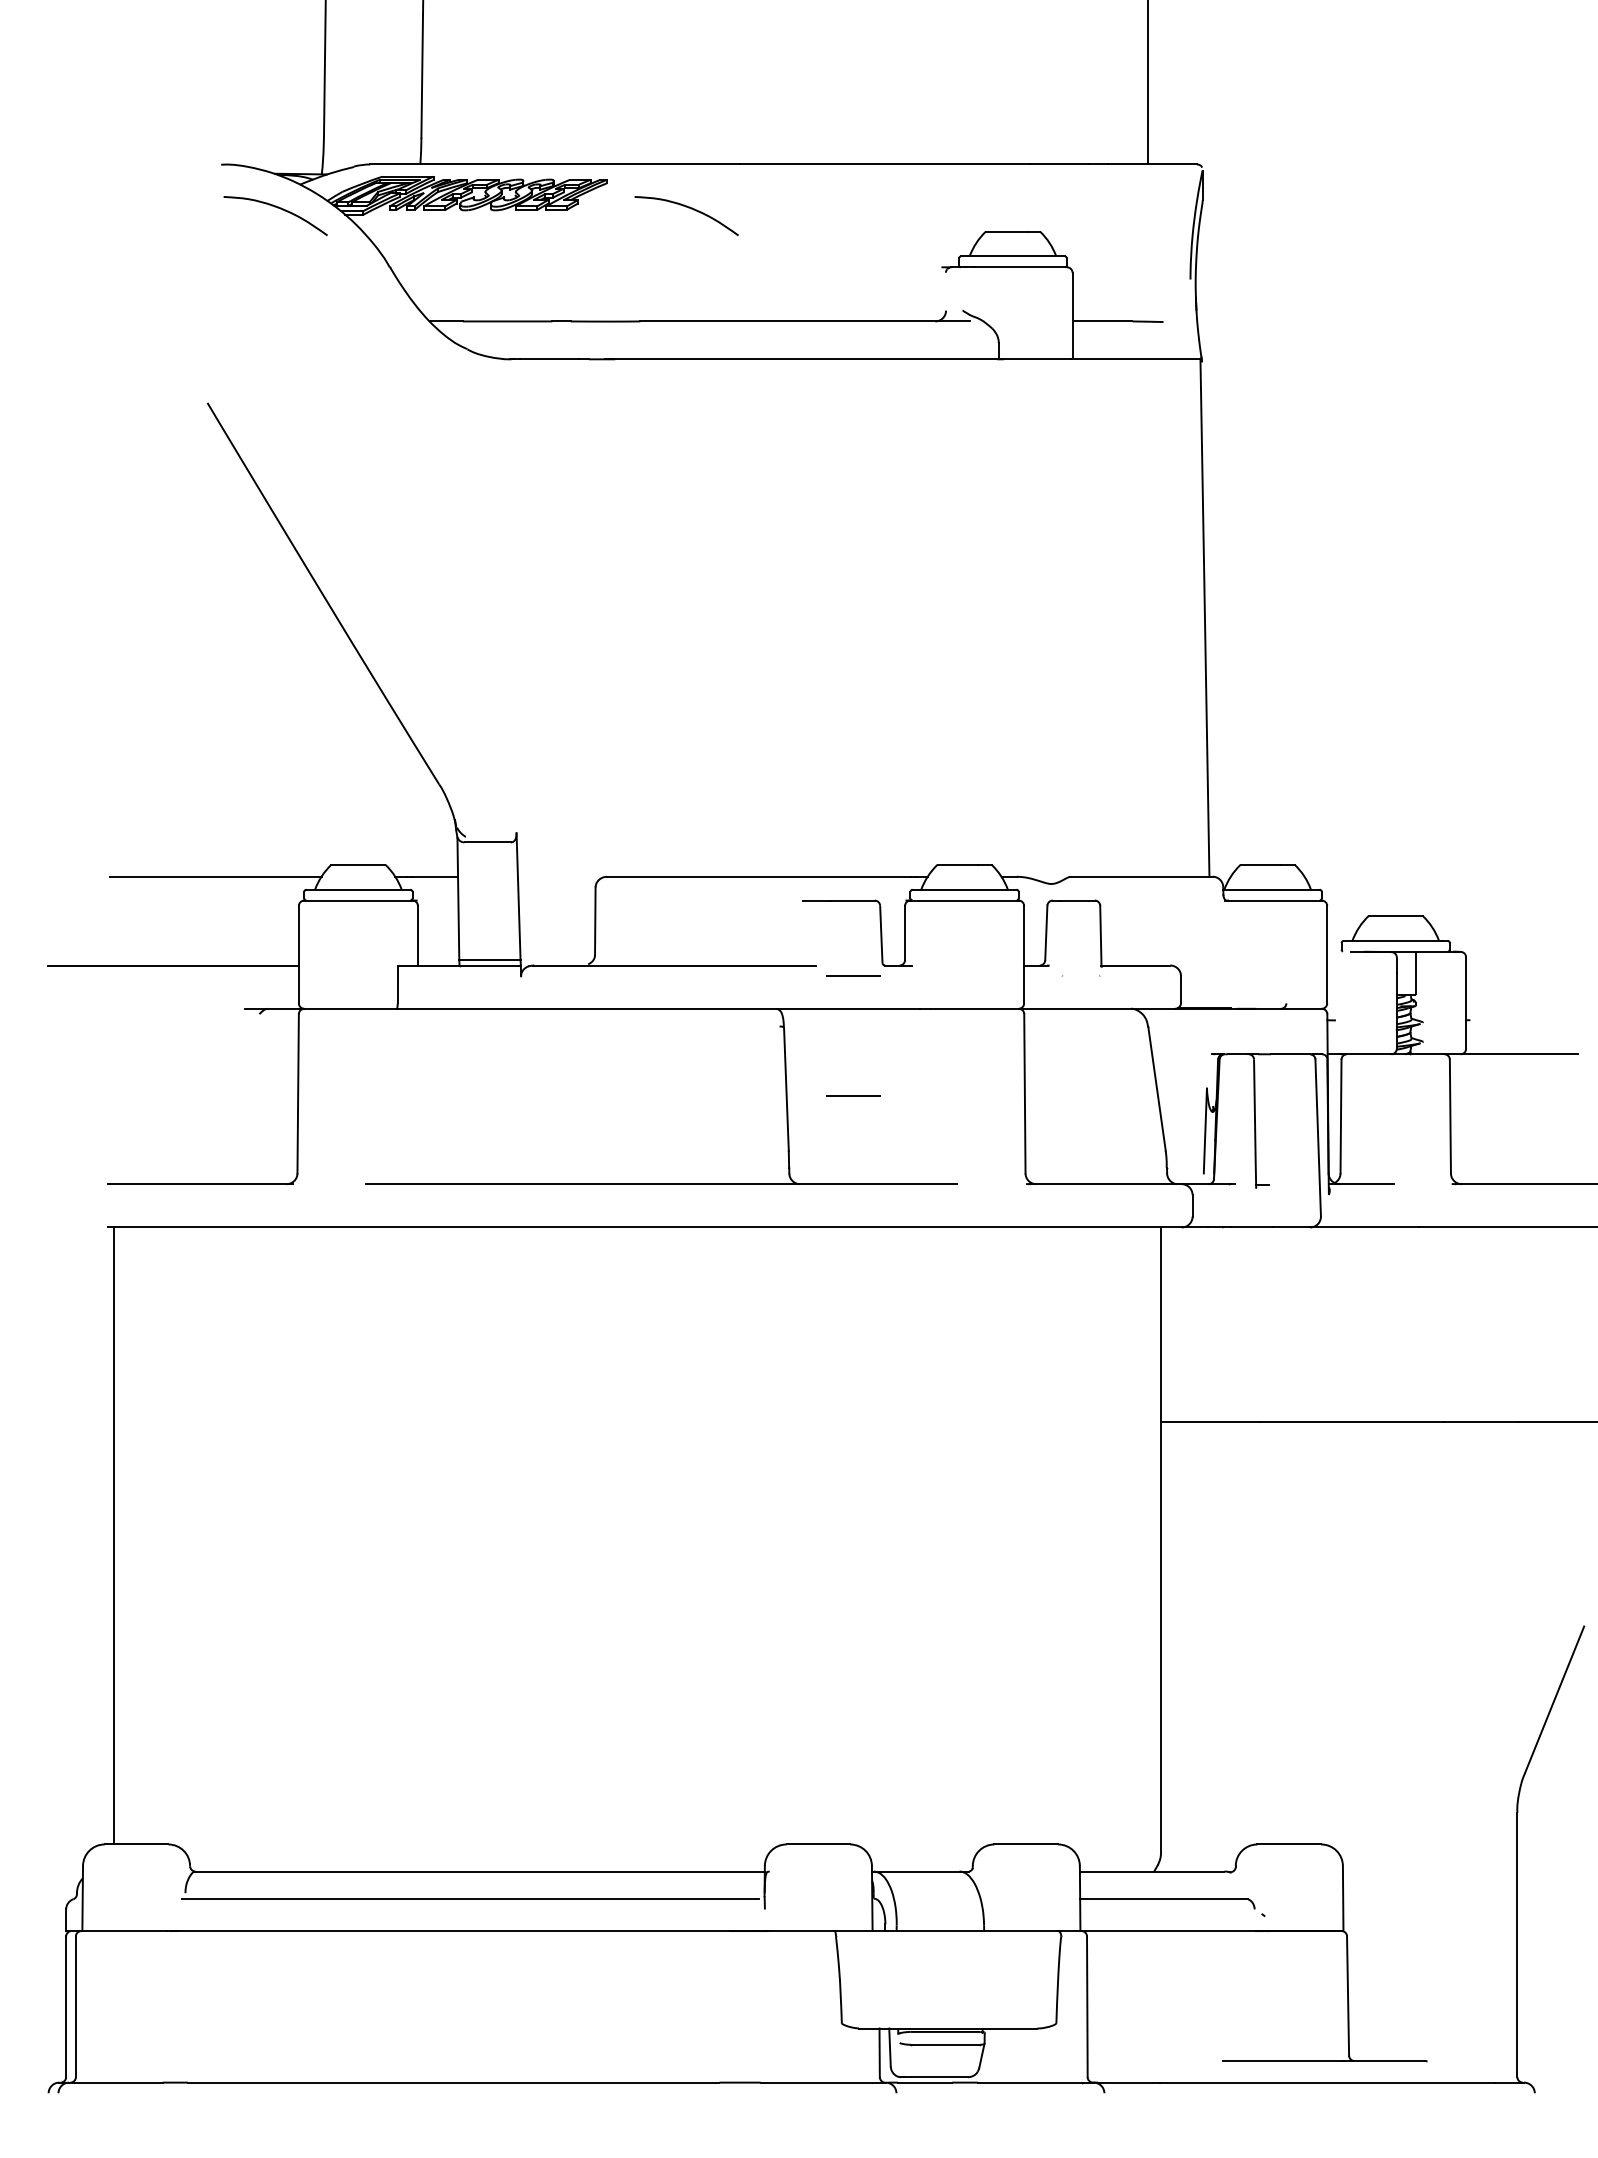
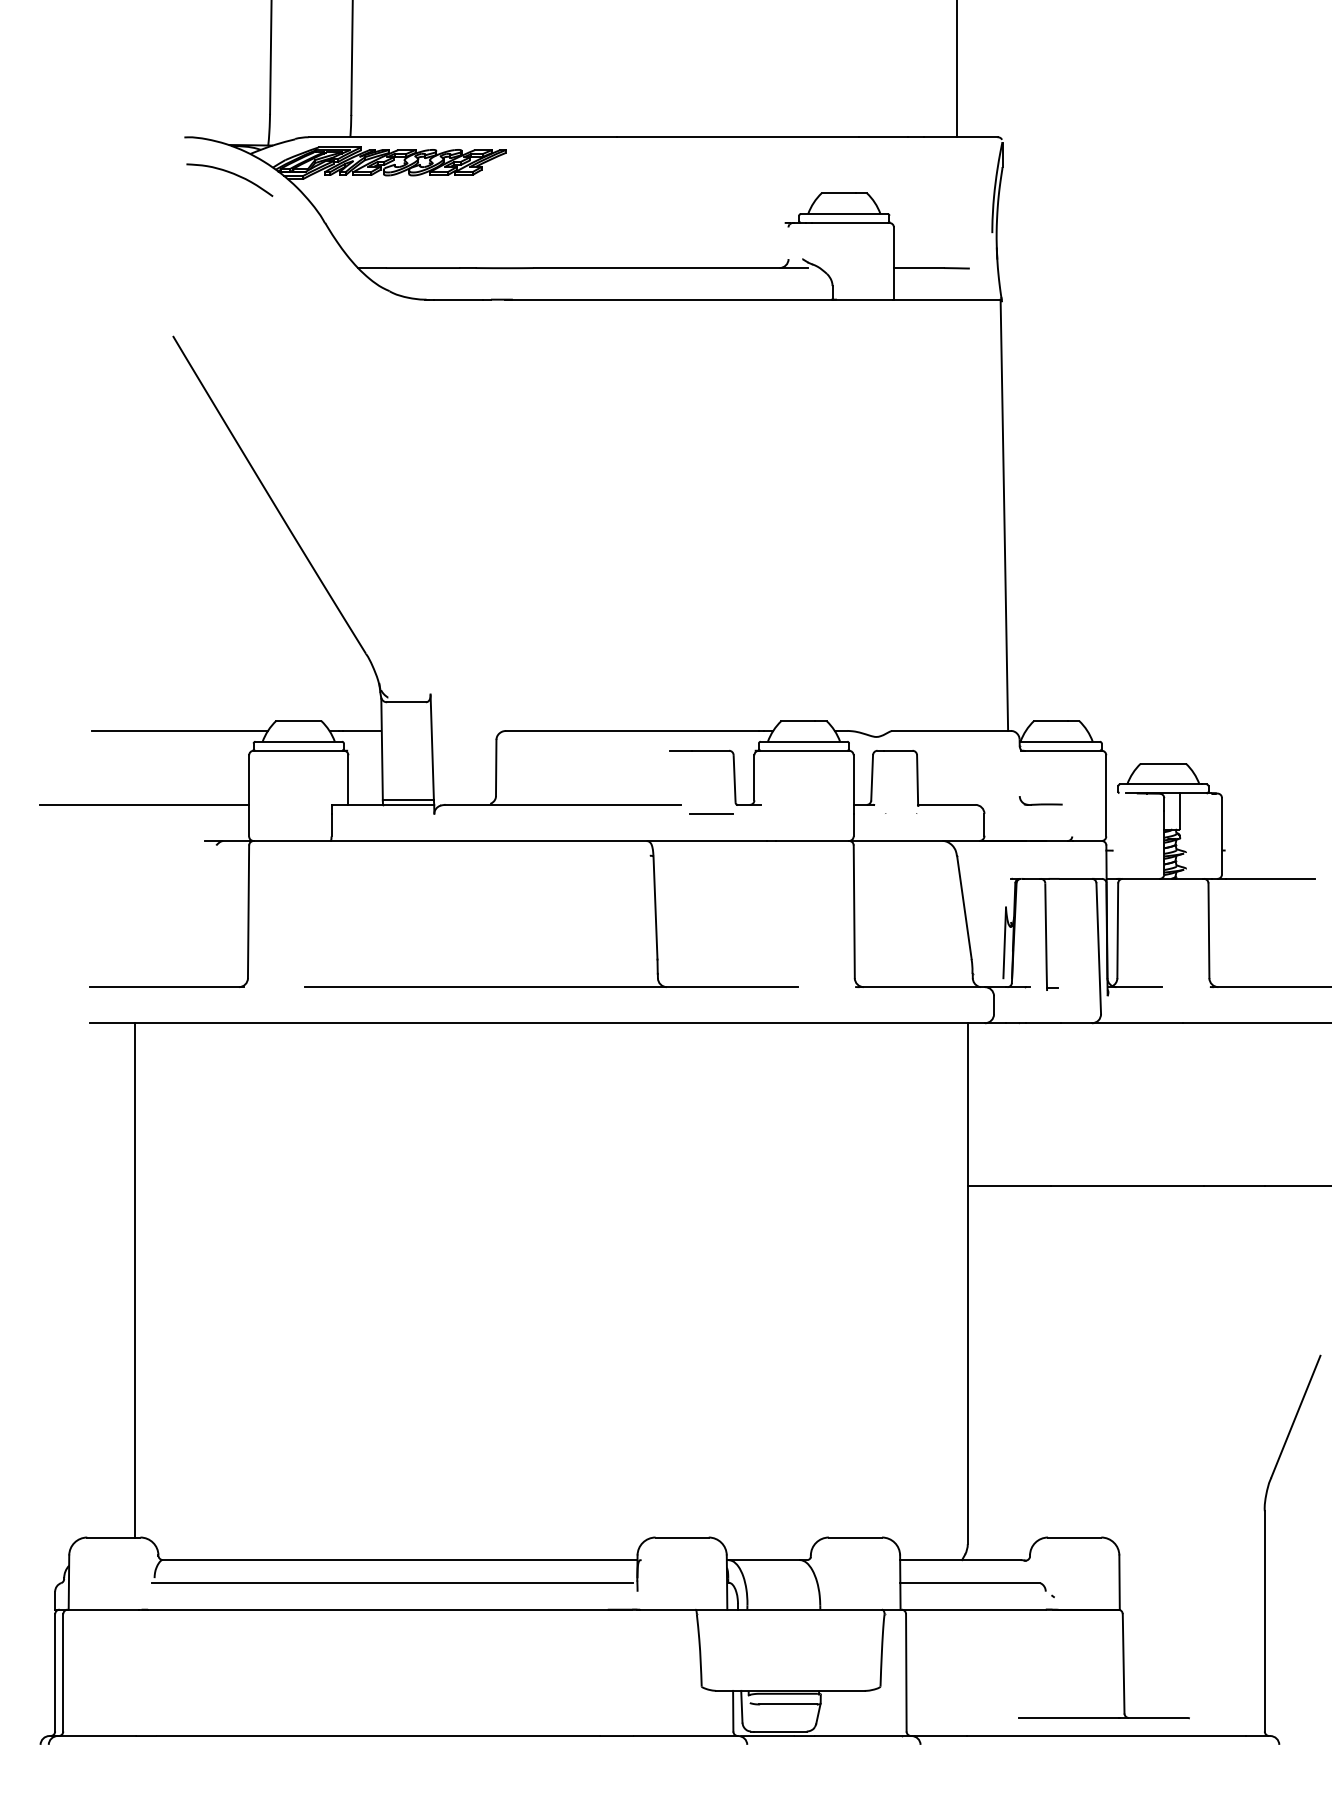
curve: (688, 208) -> (573, 173), removed
part: (1248, 960) -> (1040, 800), added
line: (853, 1095) -> (711, 913), removed
line: (113, 1535) -> (134, 1279), moved

